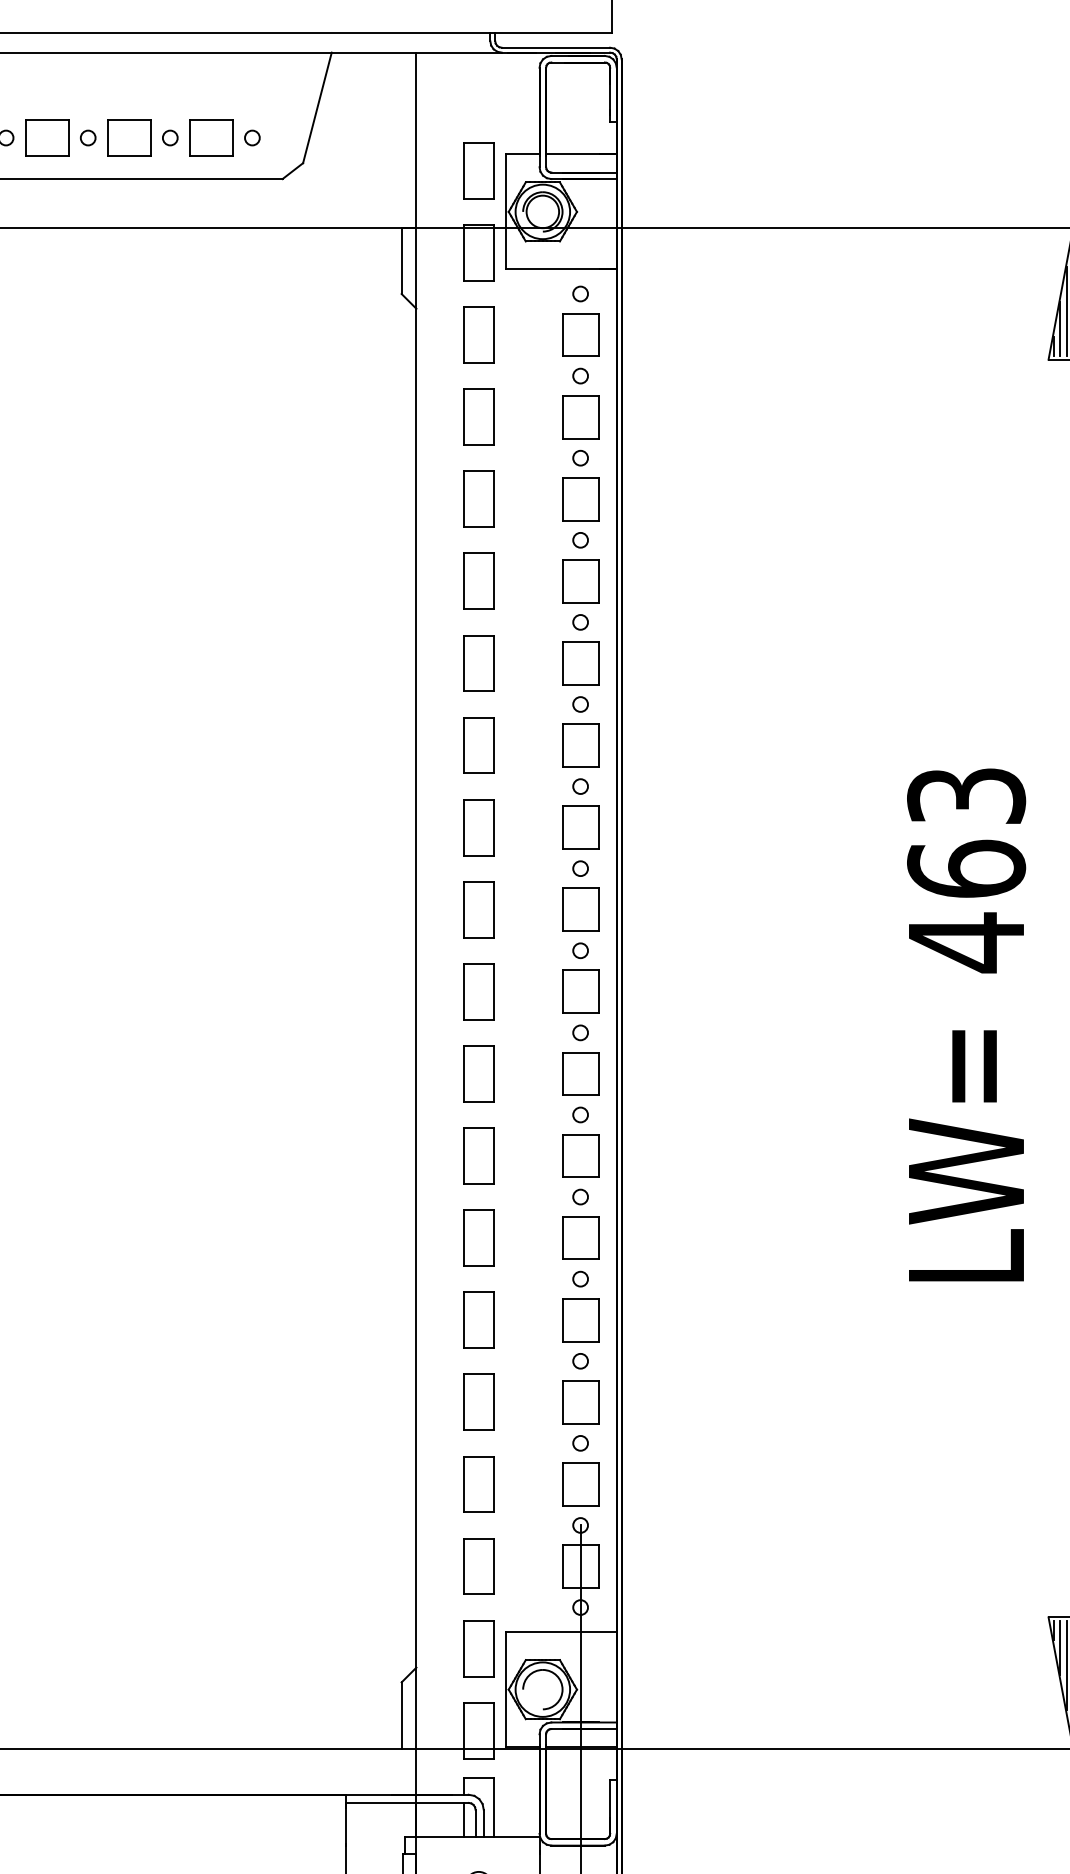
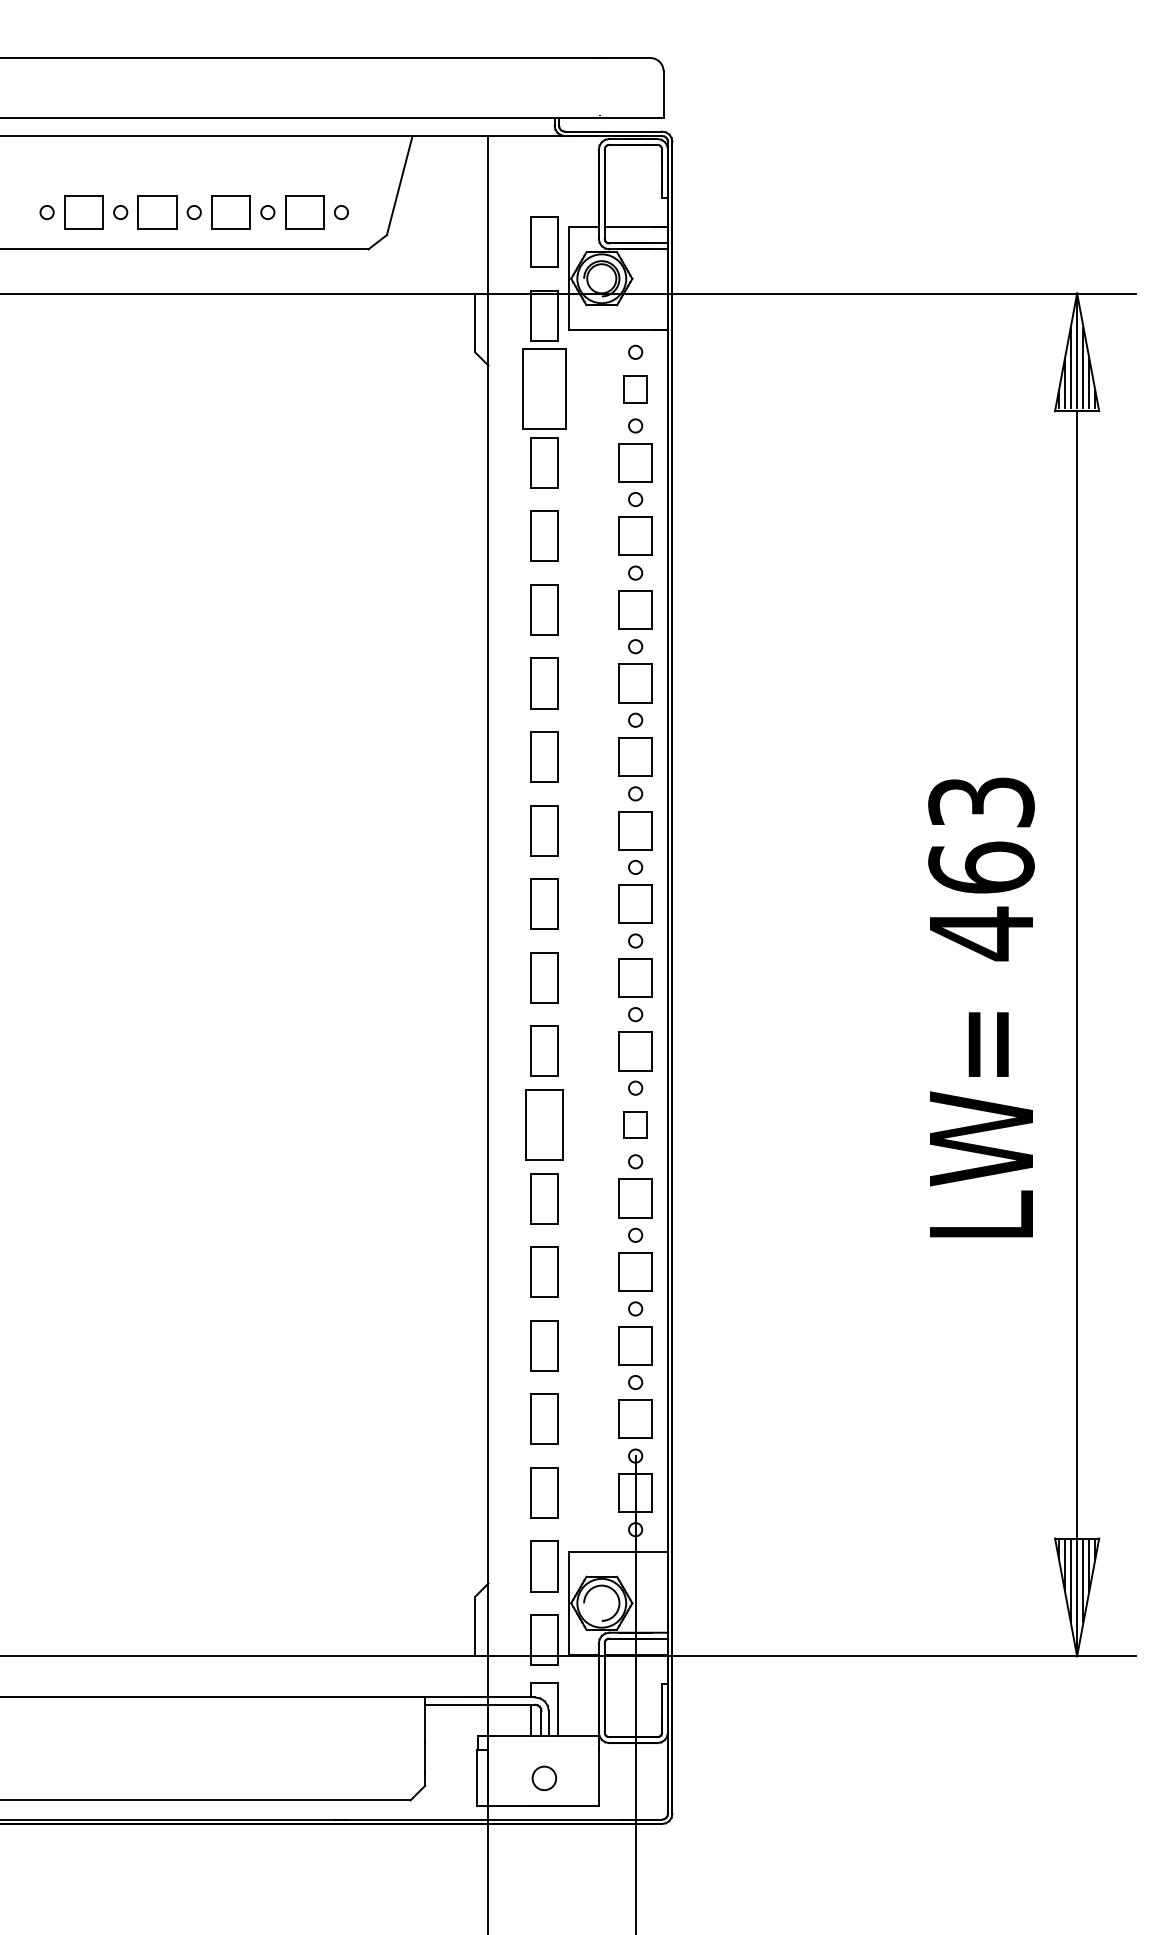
part: (478, 334) -> (544, 388), size x1.6
part: (580, 334) -> (635, 388), size x0.7
part: (478, 1155) -> (544, 1124), size x1.4
part: (580, 1155) -> (635, 1124), size x0.7

